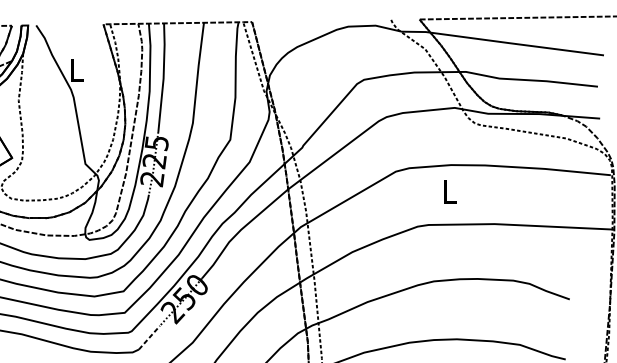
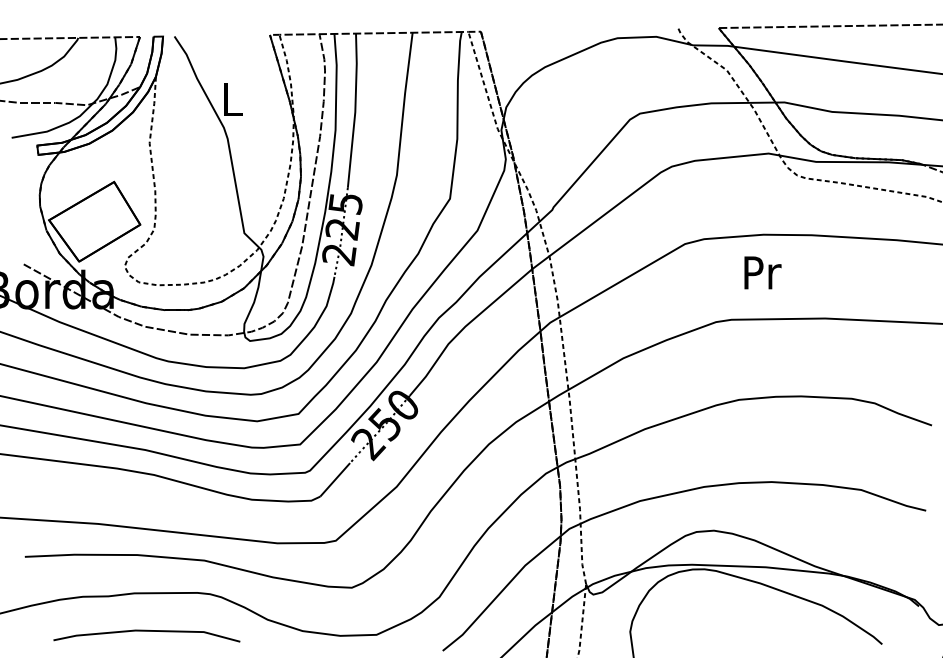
text: (450, 191) -> (762, 272), L -> Pr
line: (149, 337) -> (335, 479), dashed -> solid

